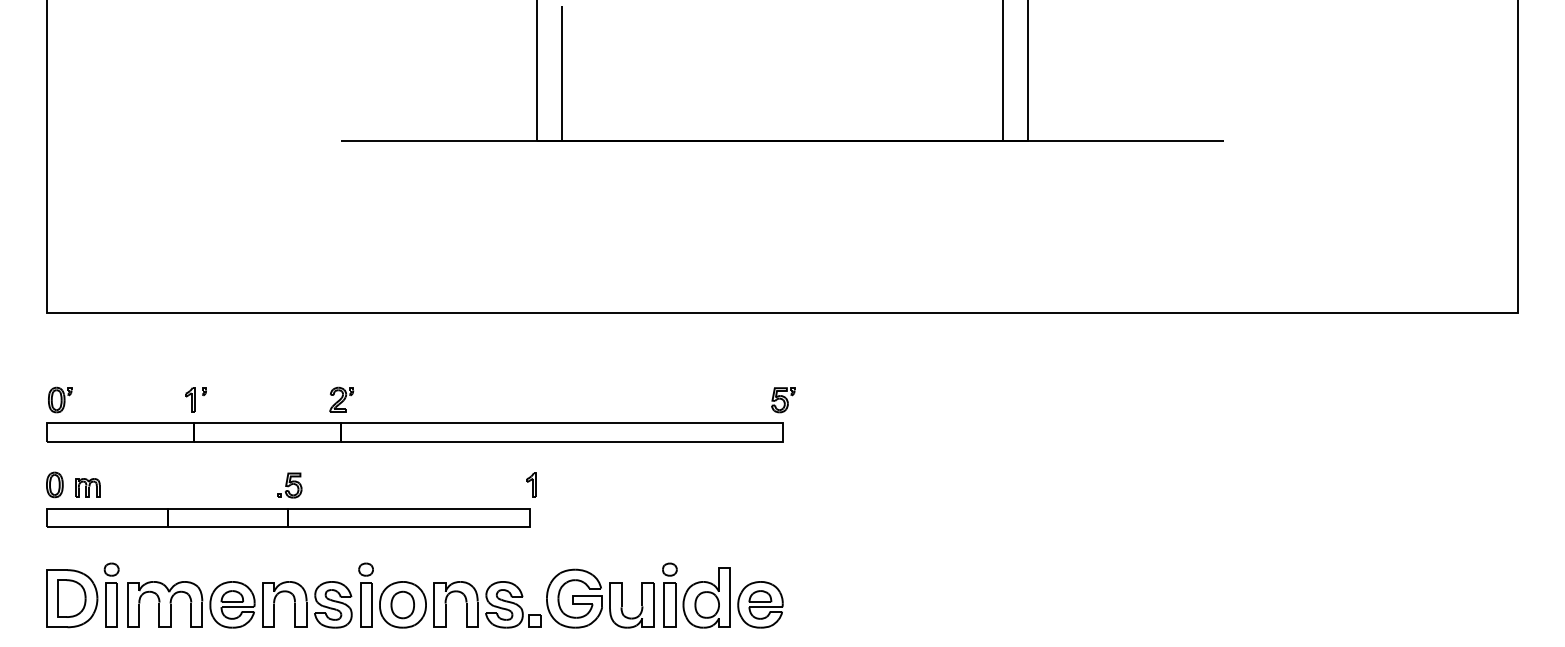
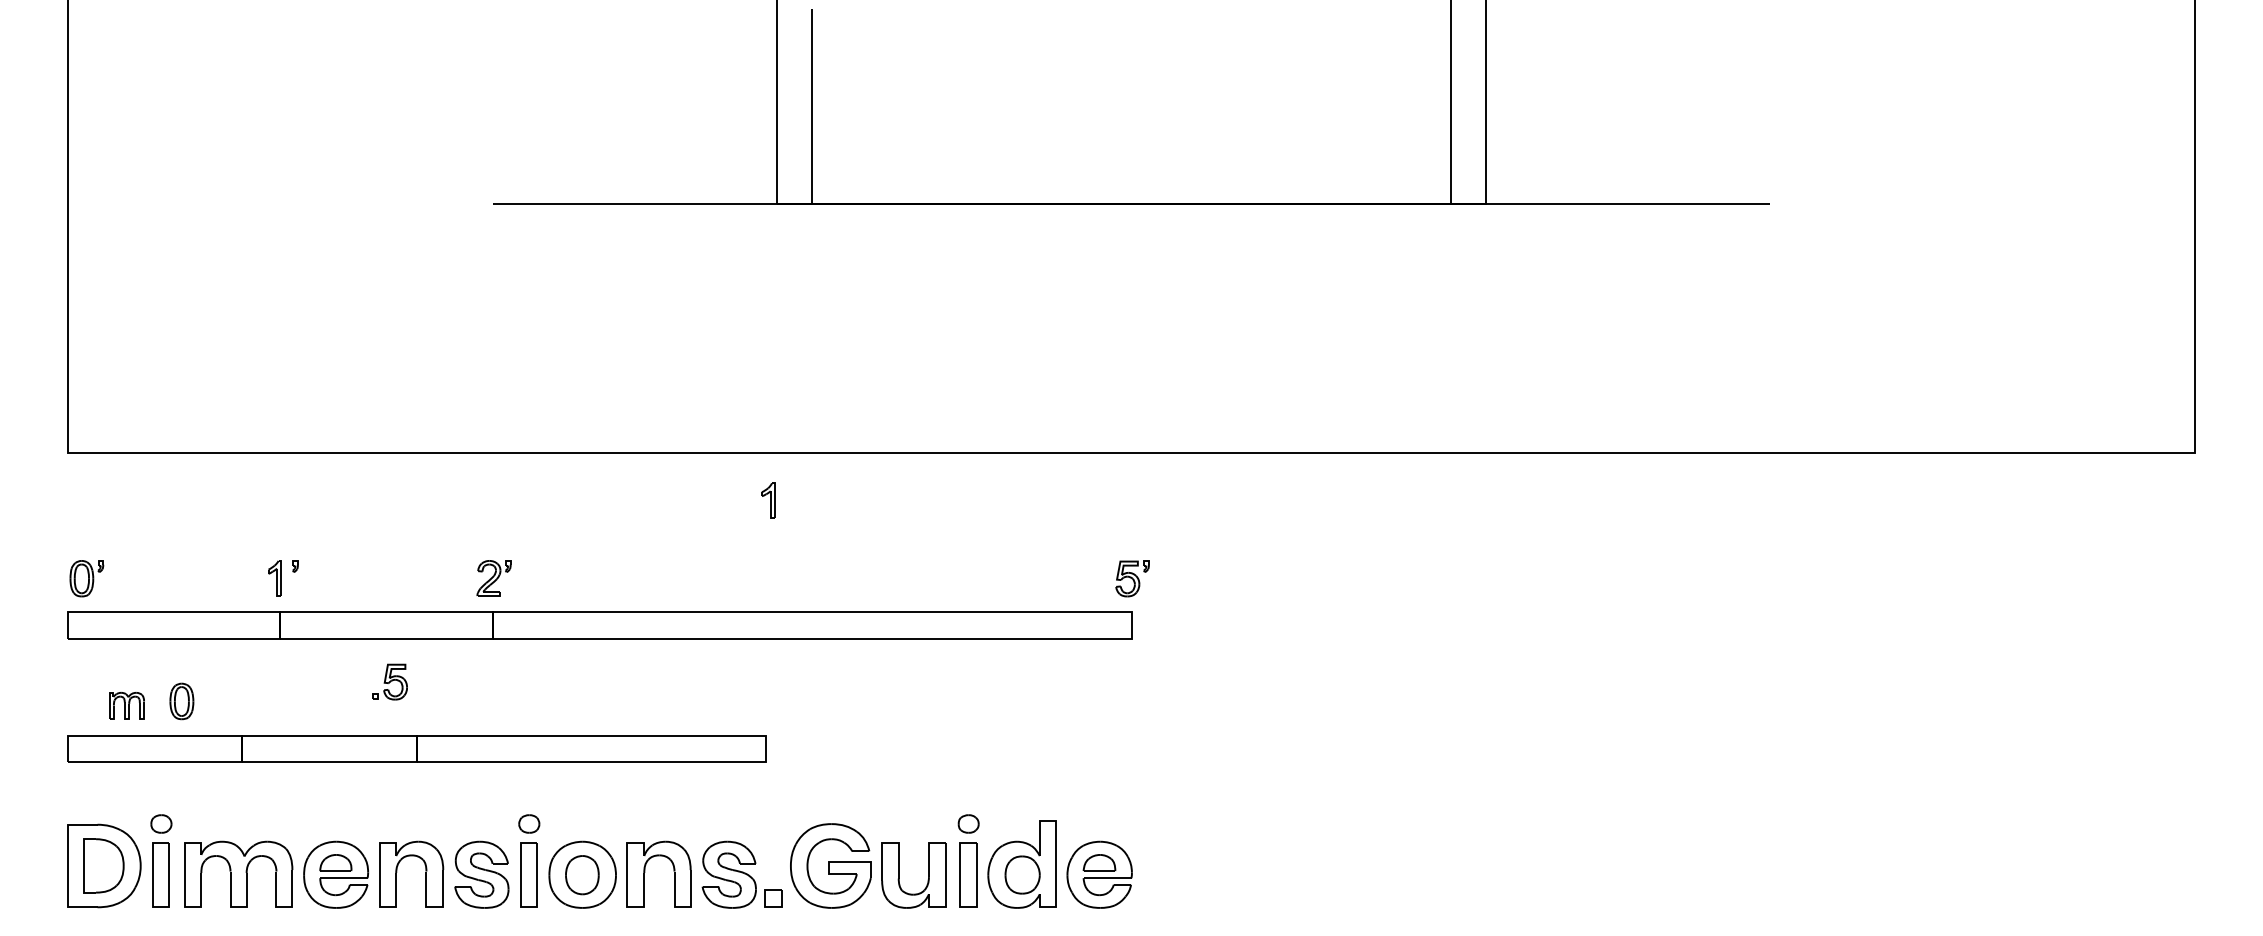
part: (54, 484) -> (181, 700), moved
part: (531, 484) -> (768, 499), moved
part: (289, 485) -> (389, 682), moved

